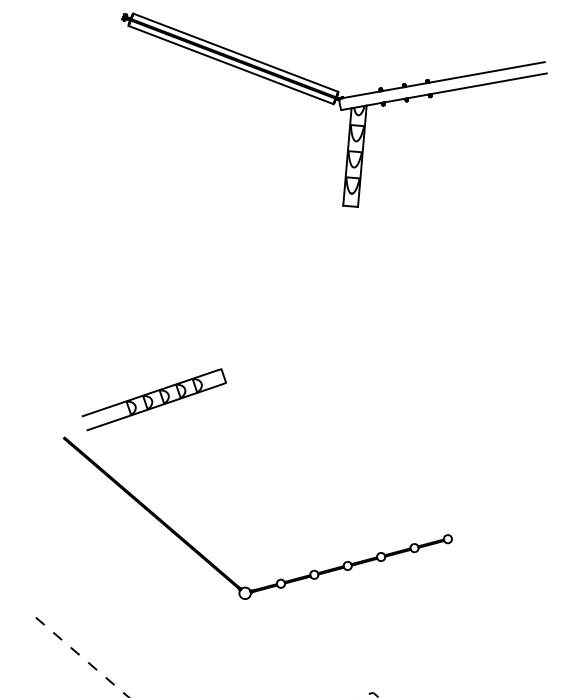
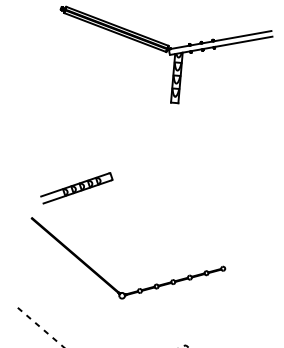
part: (153, 400) -> (76, 188), moved

